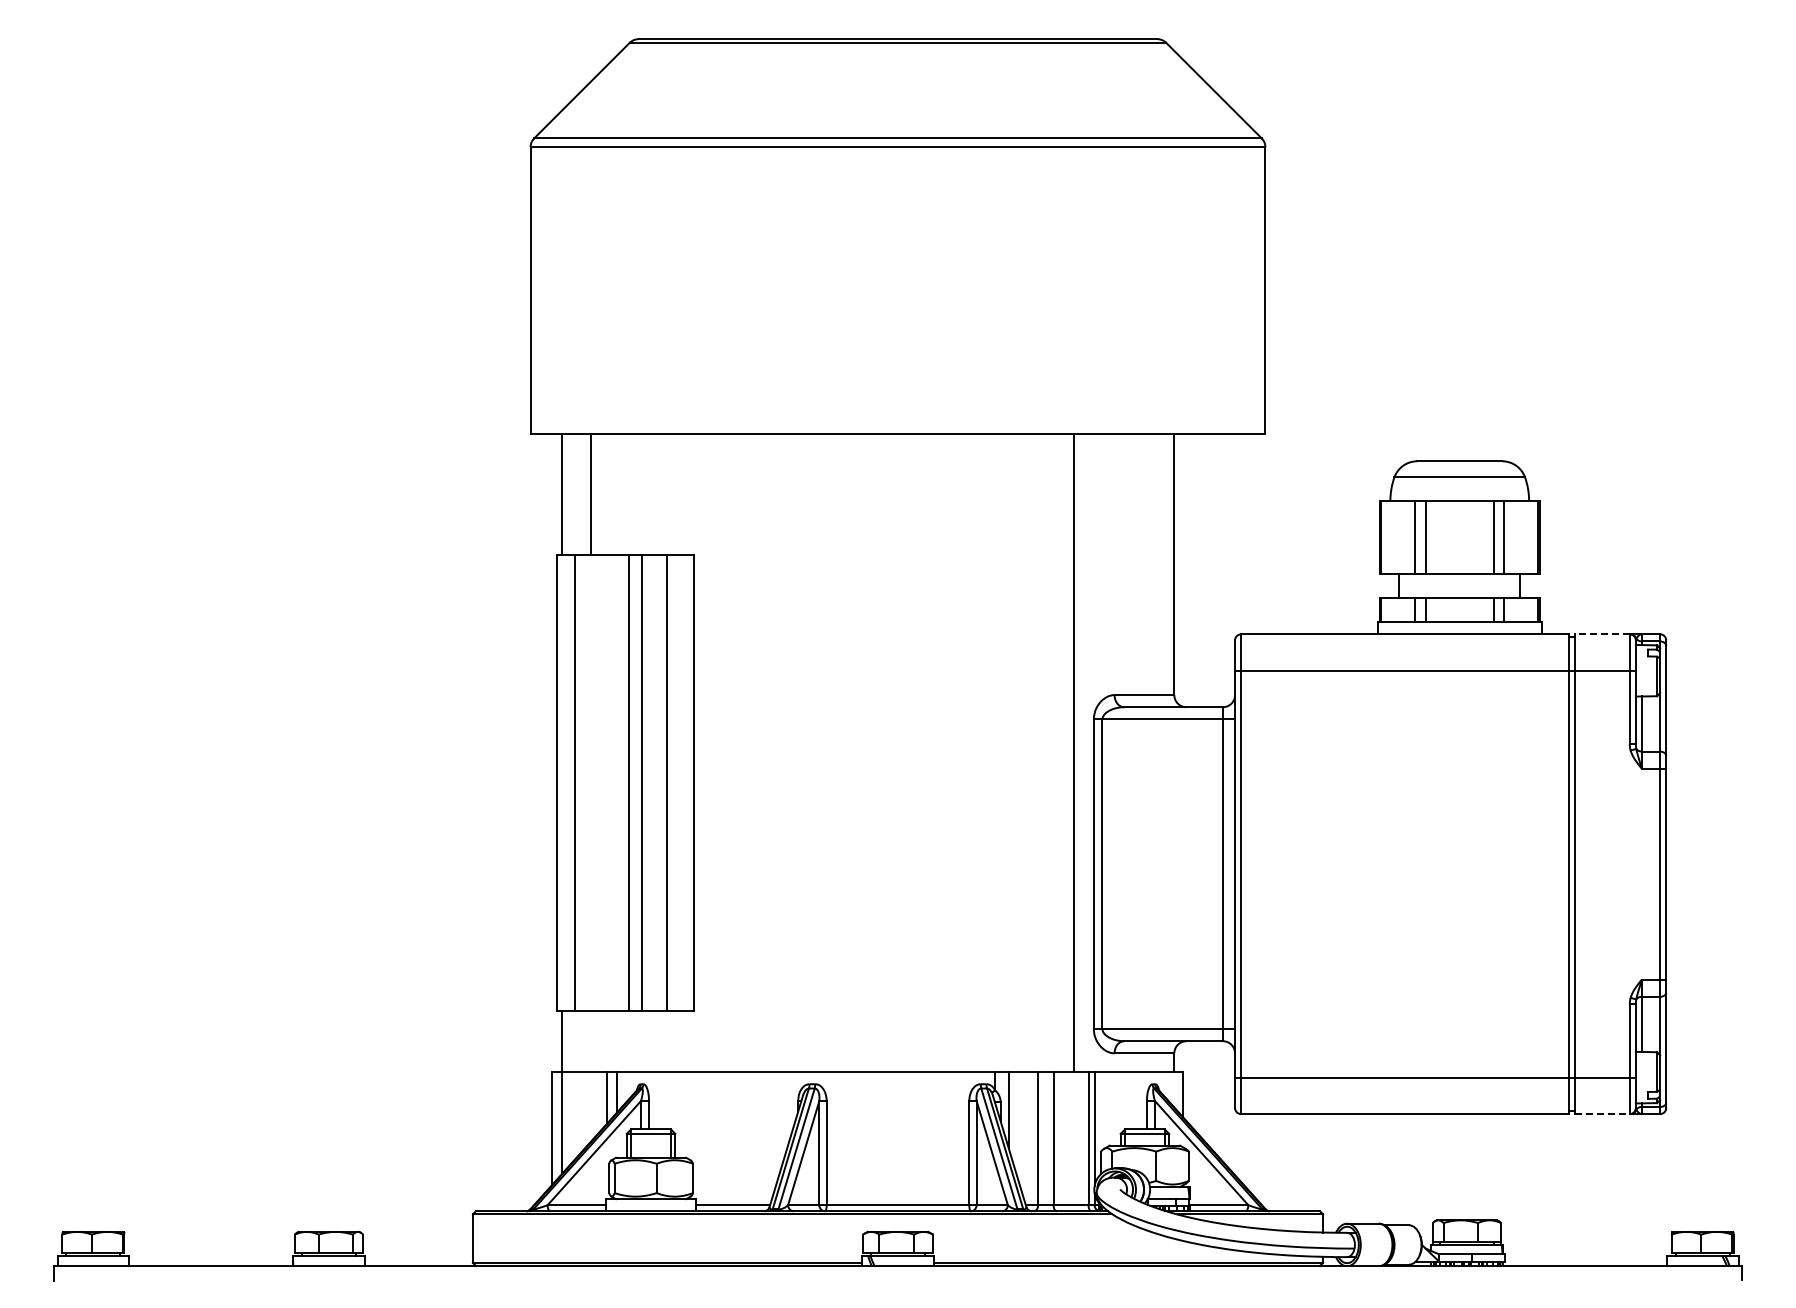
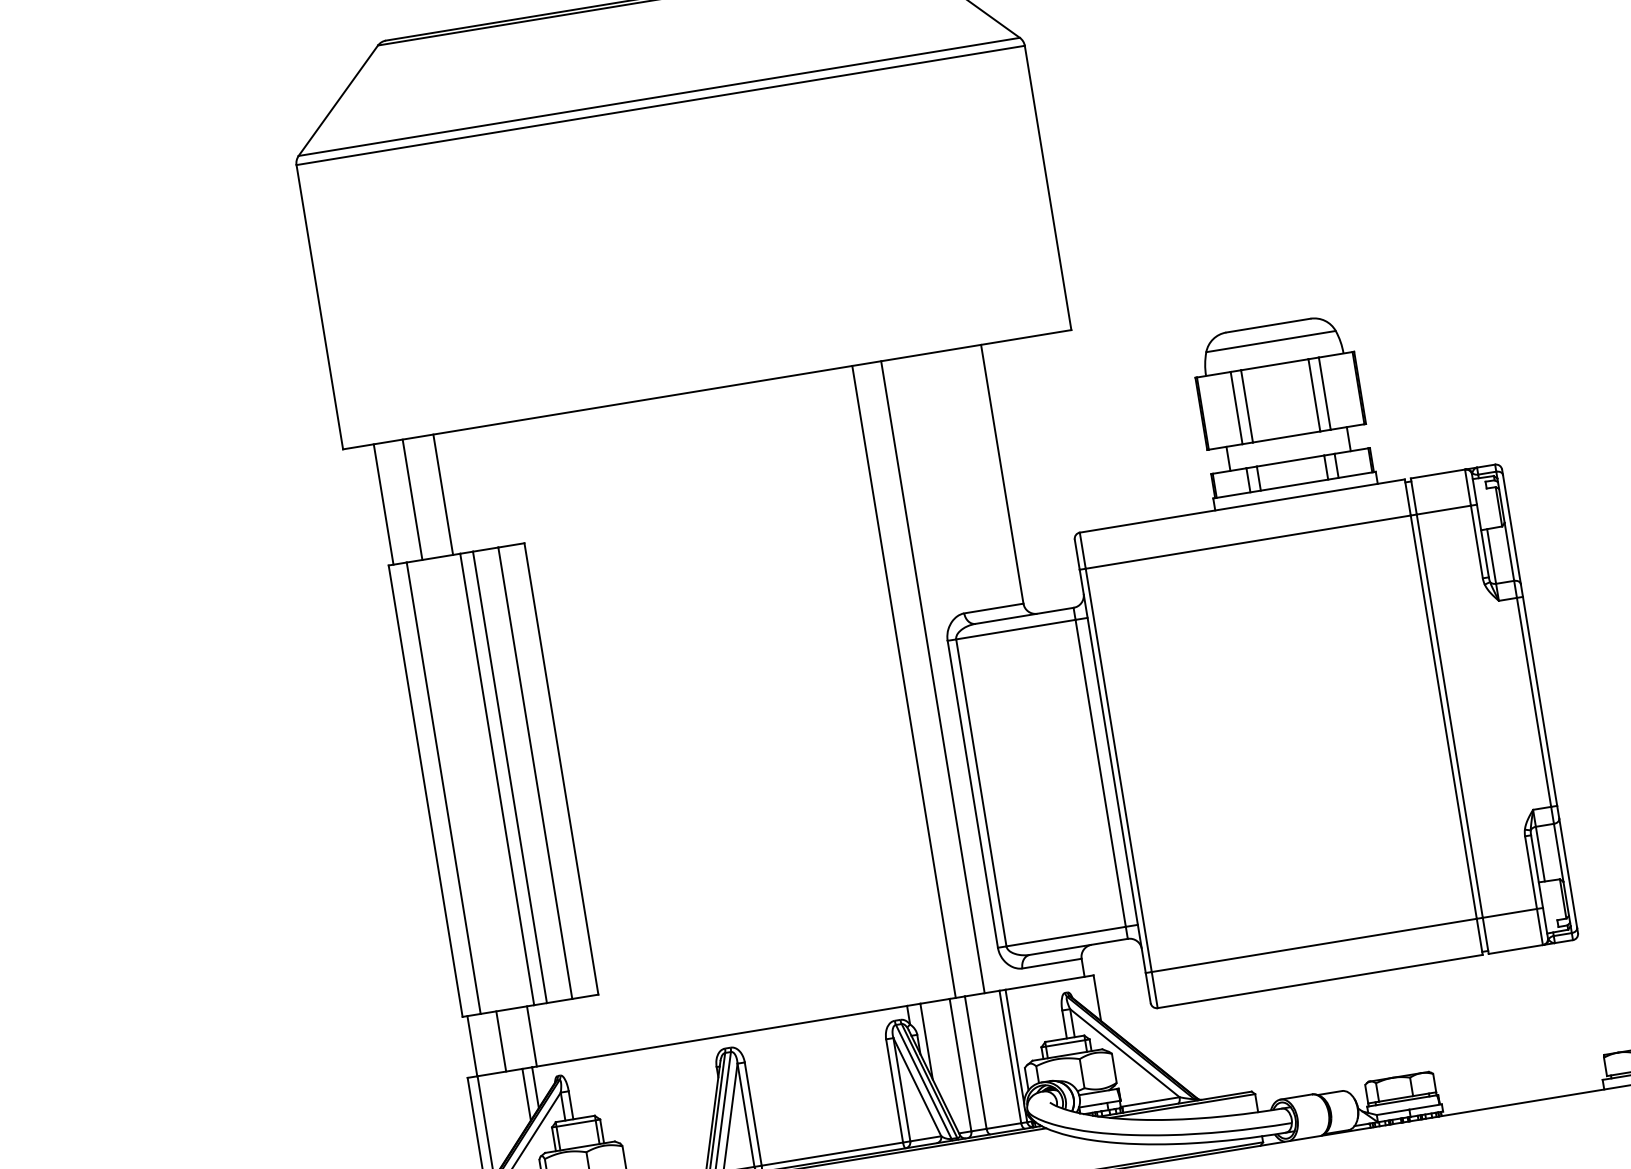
line: (621, 494) -> (443, 494), added
line: (1601, 634) -> (1437, 474), dashed -> solid
line: (1044, 752) -> (904, 681), added
line: (590, 1040) -> (500, 1040), added
line: (621, 1040) -> (531, 1035), added
line: (1602, 1114) -> (1515, 949), dashed -> solid

